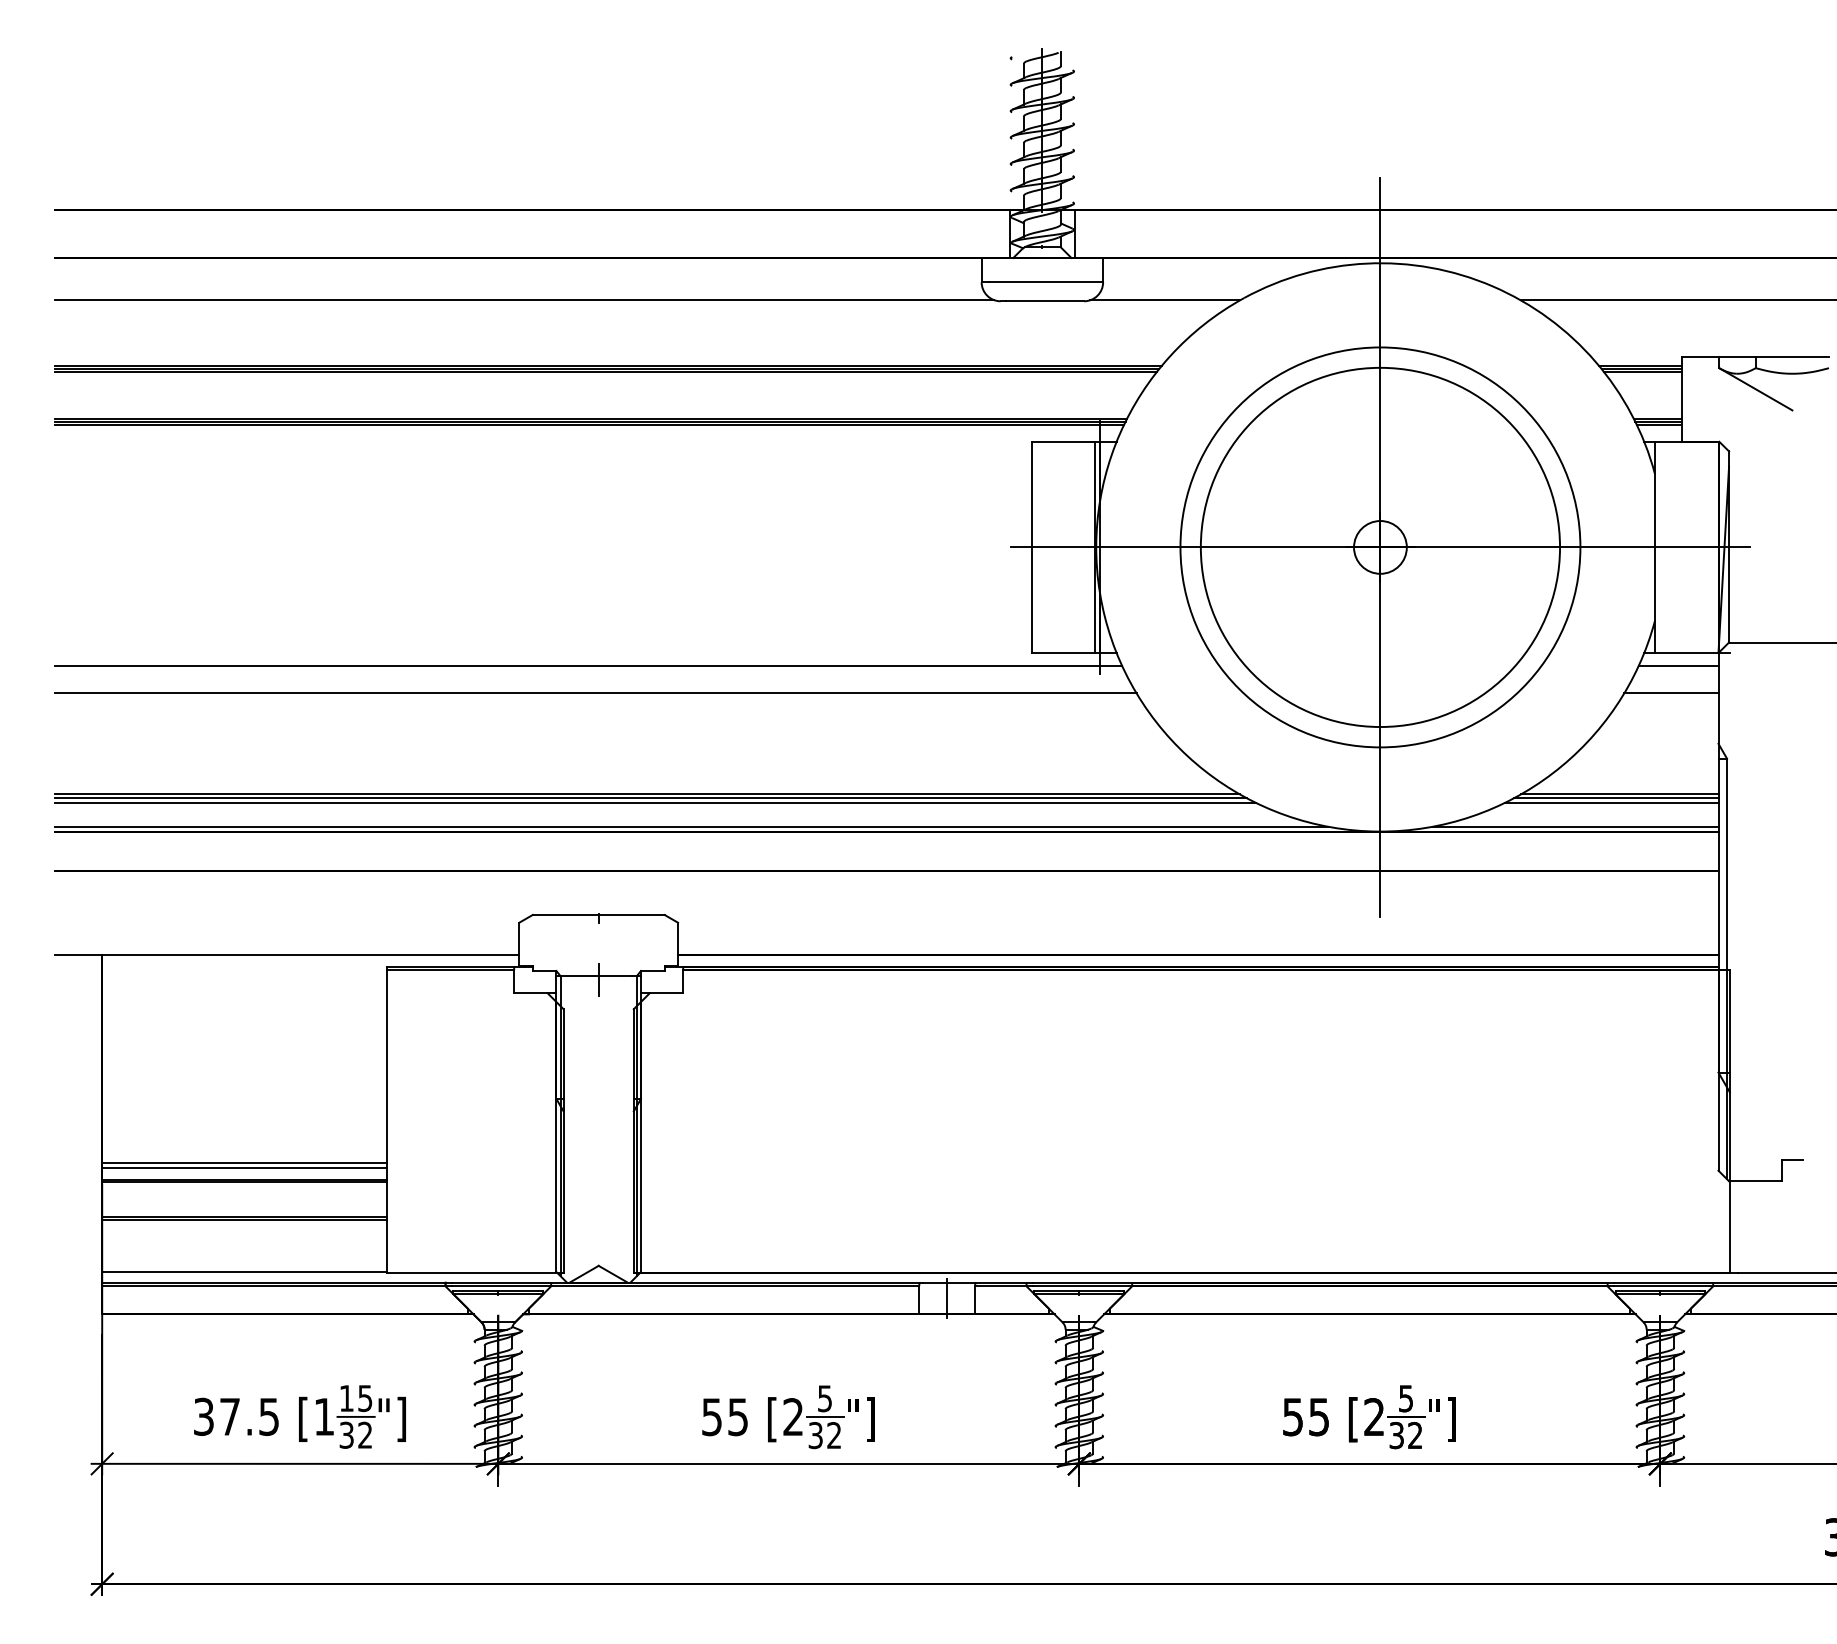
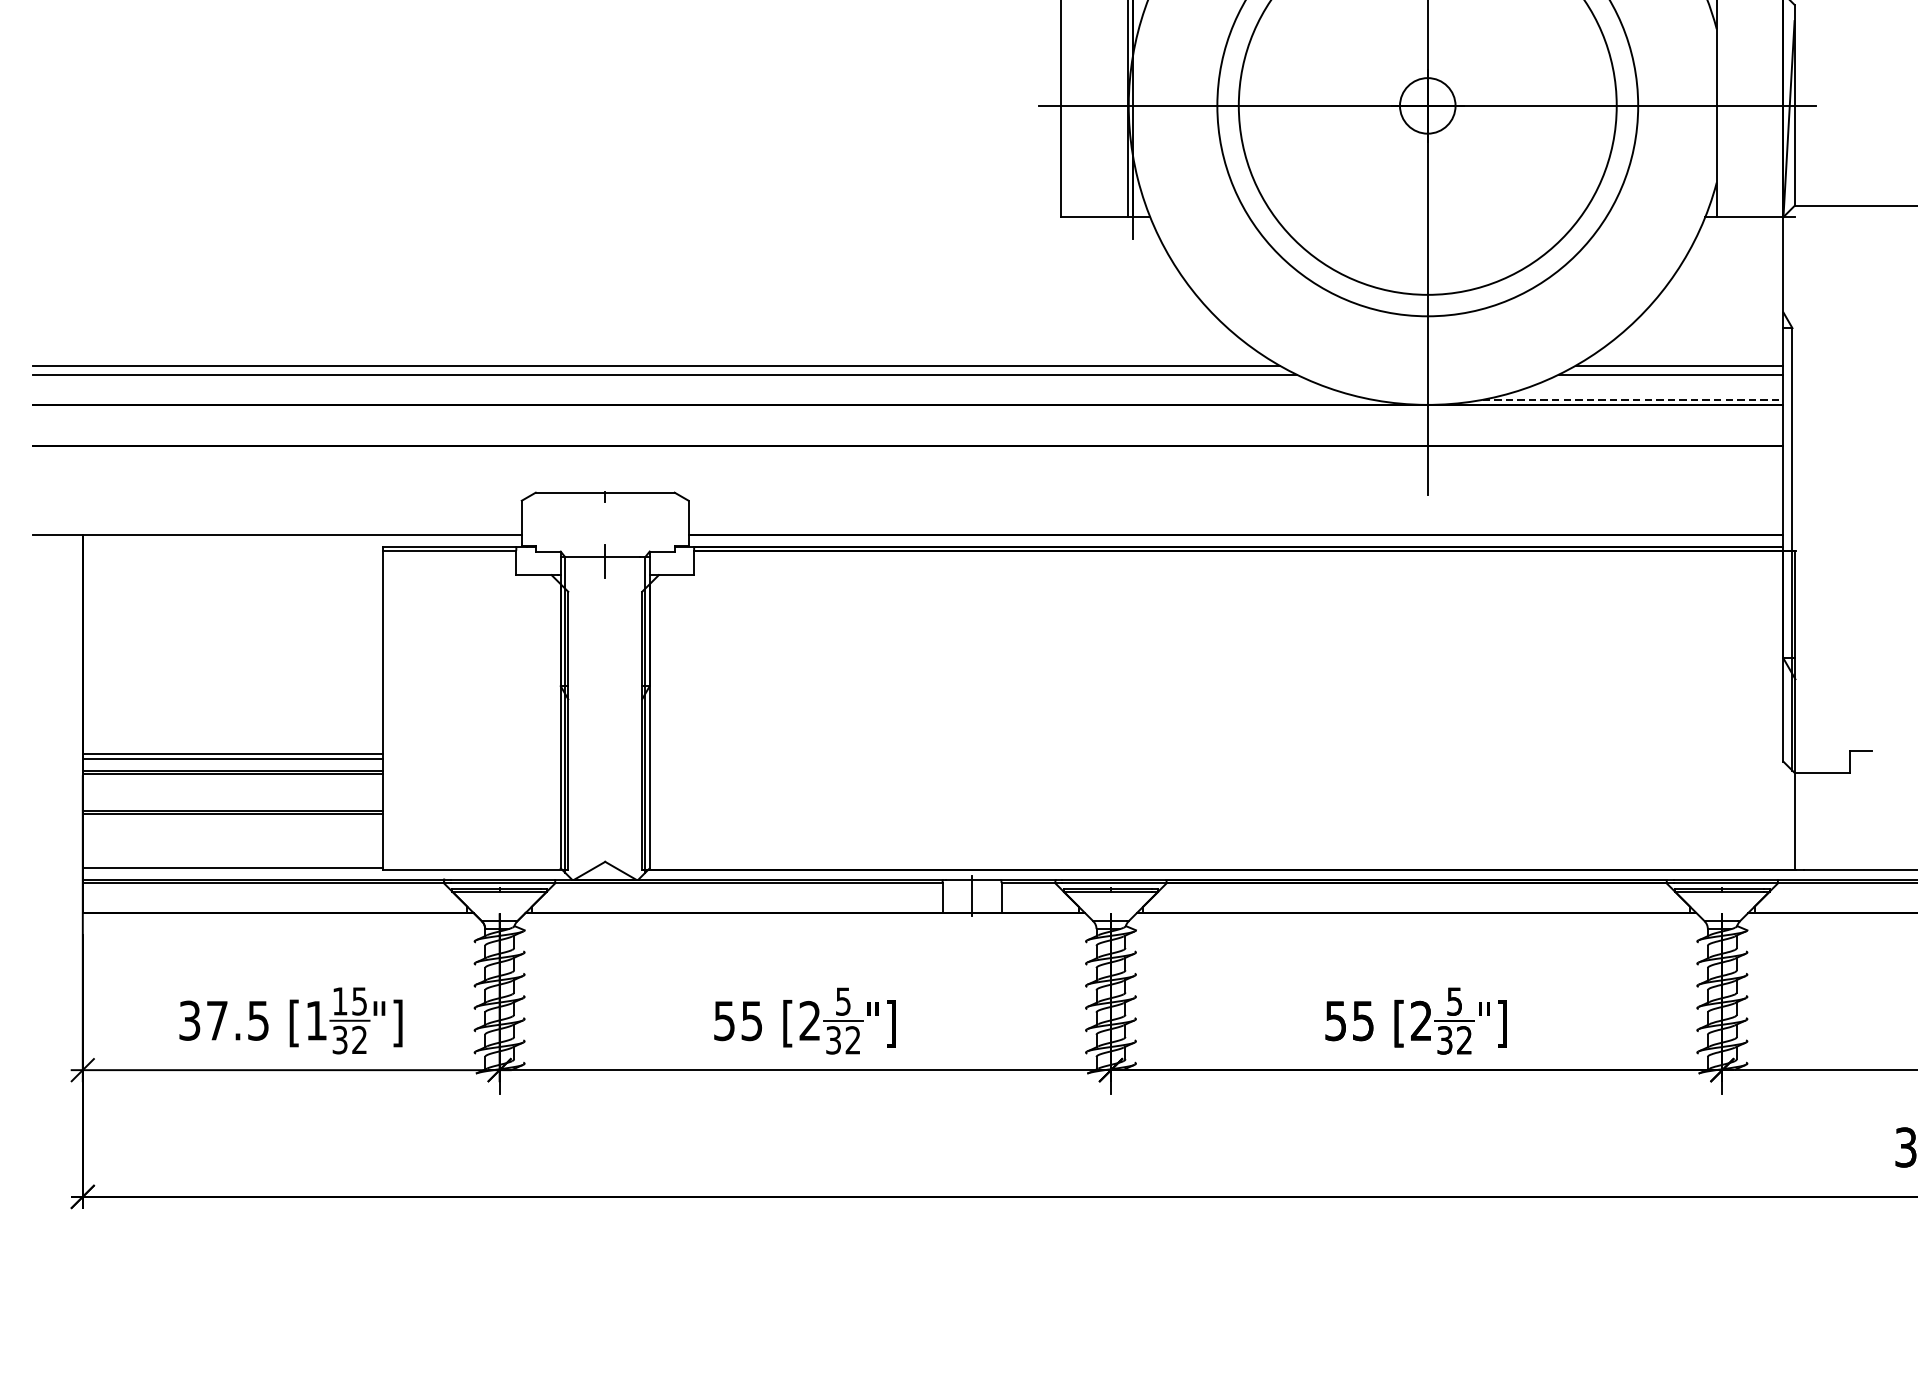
line: (588, 665) -> (594, 230), removed
line: (1678, 665) -> (1741, 230), removed
line: (595, 693) -> (601, 259), removed
line: (1671, 693) -> (1734, 259), removed
line: (650, 798) -> (659, 370), removed
line: (1616, 798) -> (1676, 370), removed
line: (691, 826) -> (702, 399), removed
line: (1575, 826) -> (1633, 399), solid -> dashed

